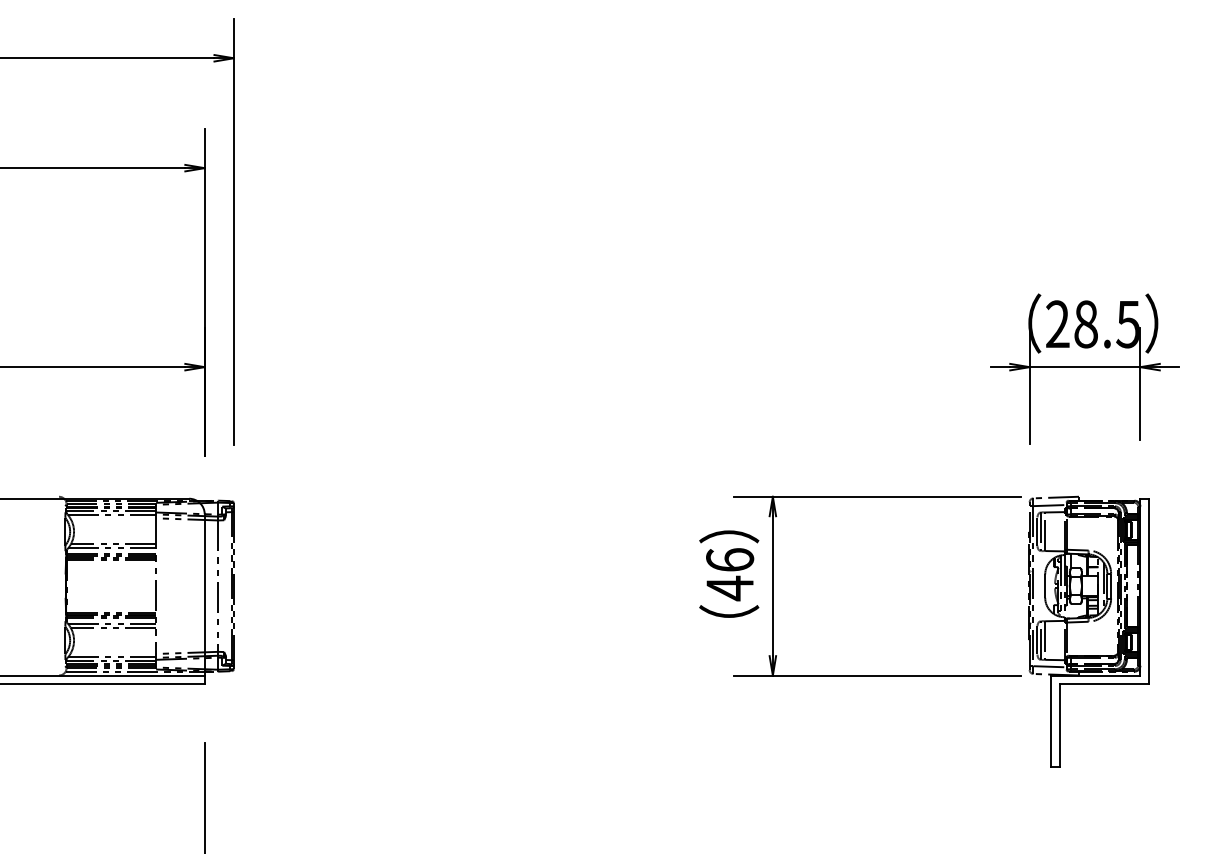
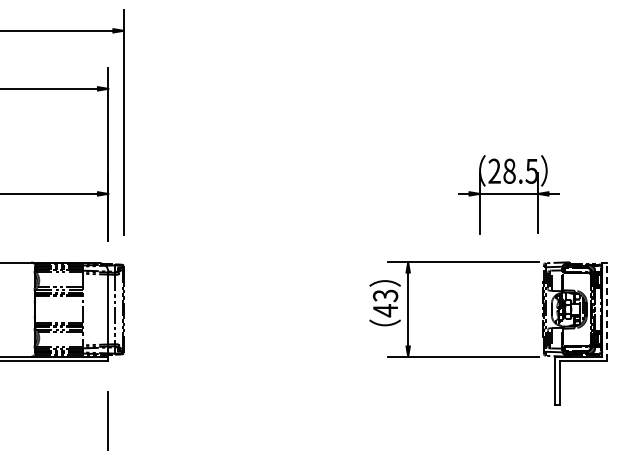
part: (1084, 368) -> (508, 194), moved
text: (729, 559) -> (385, 295), 46 -> 43
line: (1148, 589) -> (606, 311), solid -> dashed

